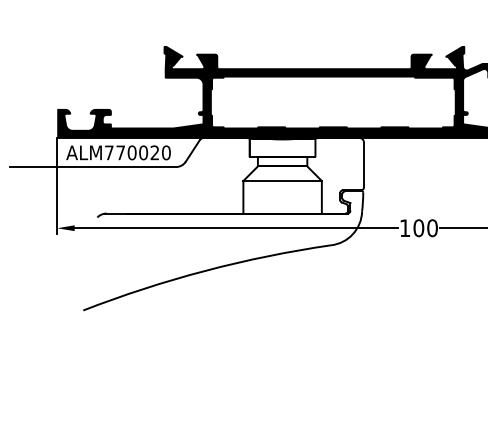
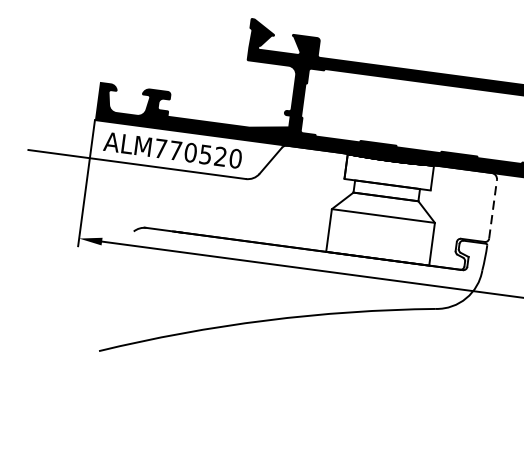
text: (143, 152) -> (205, 154), ALM770020 -> ALM770520
line: (363, 164) -> (492, 208), solid -> dashed

